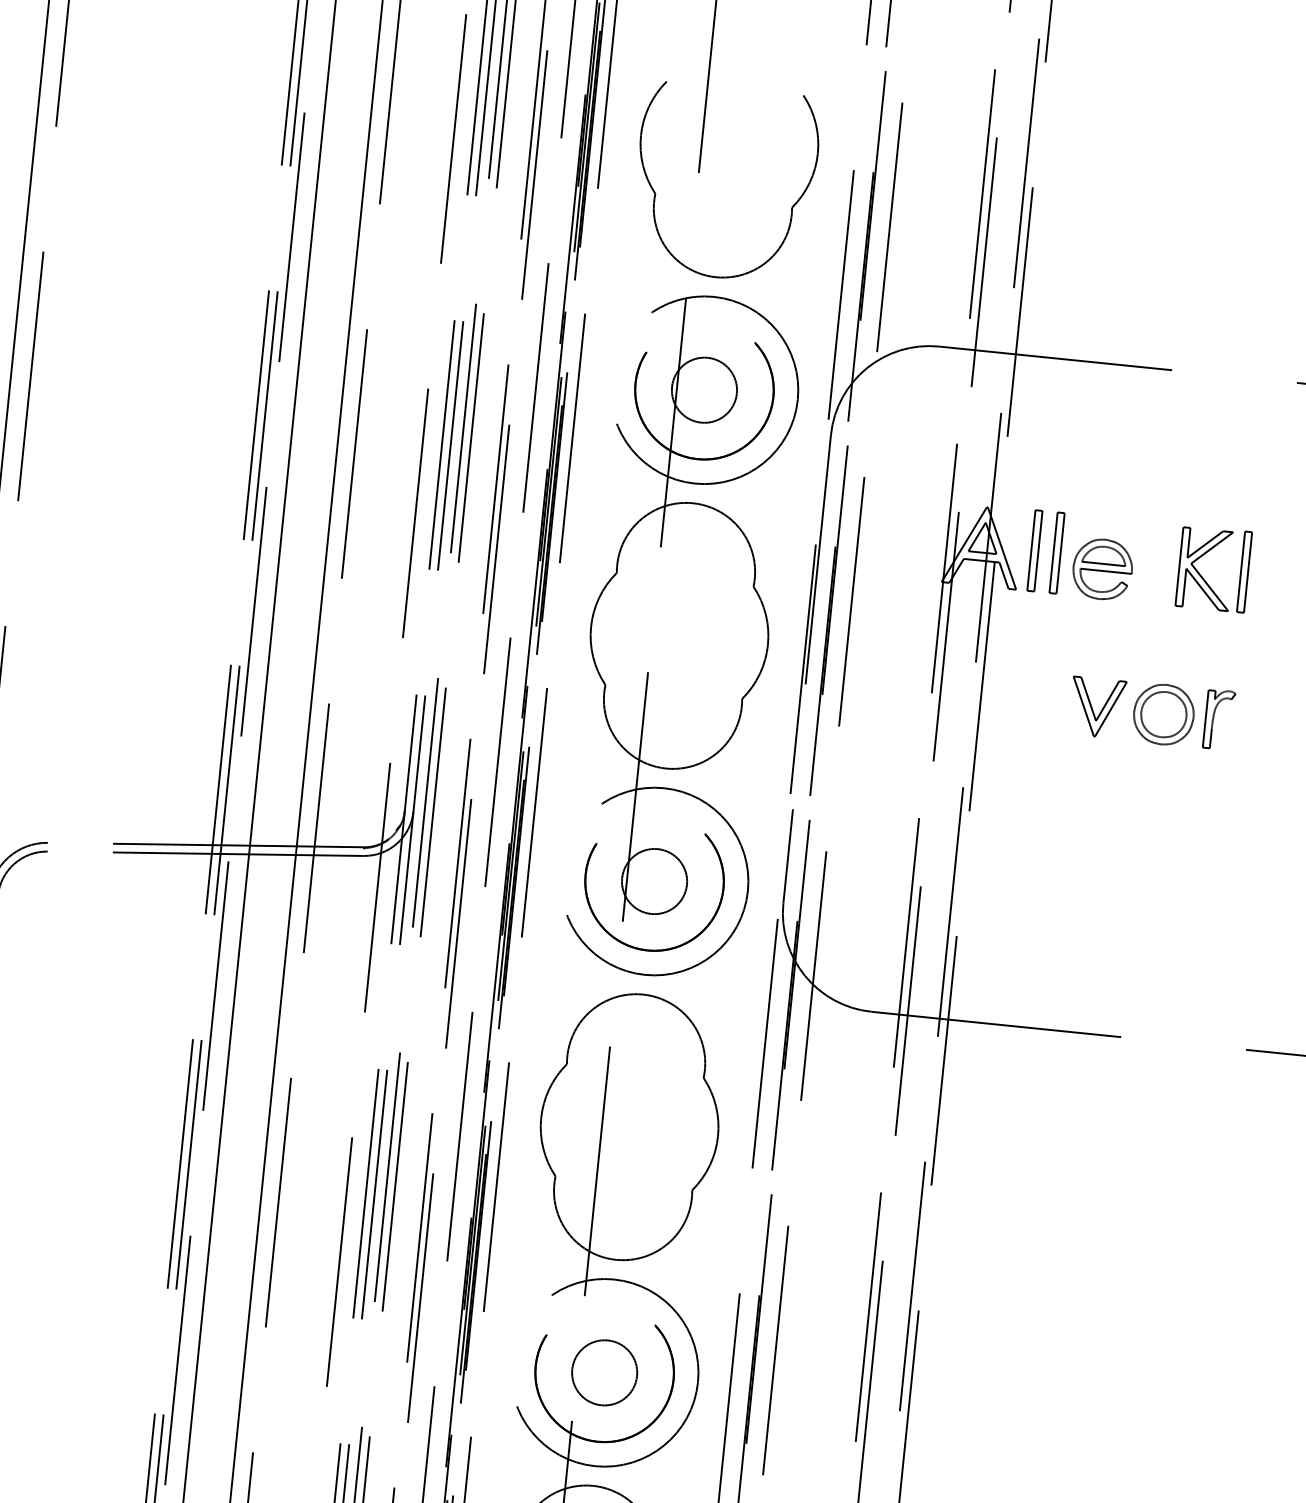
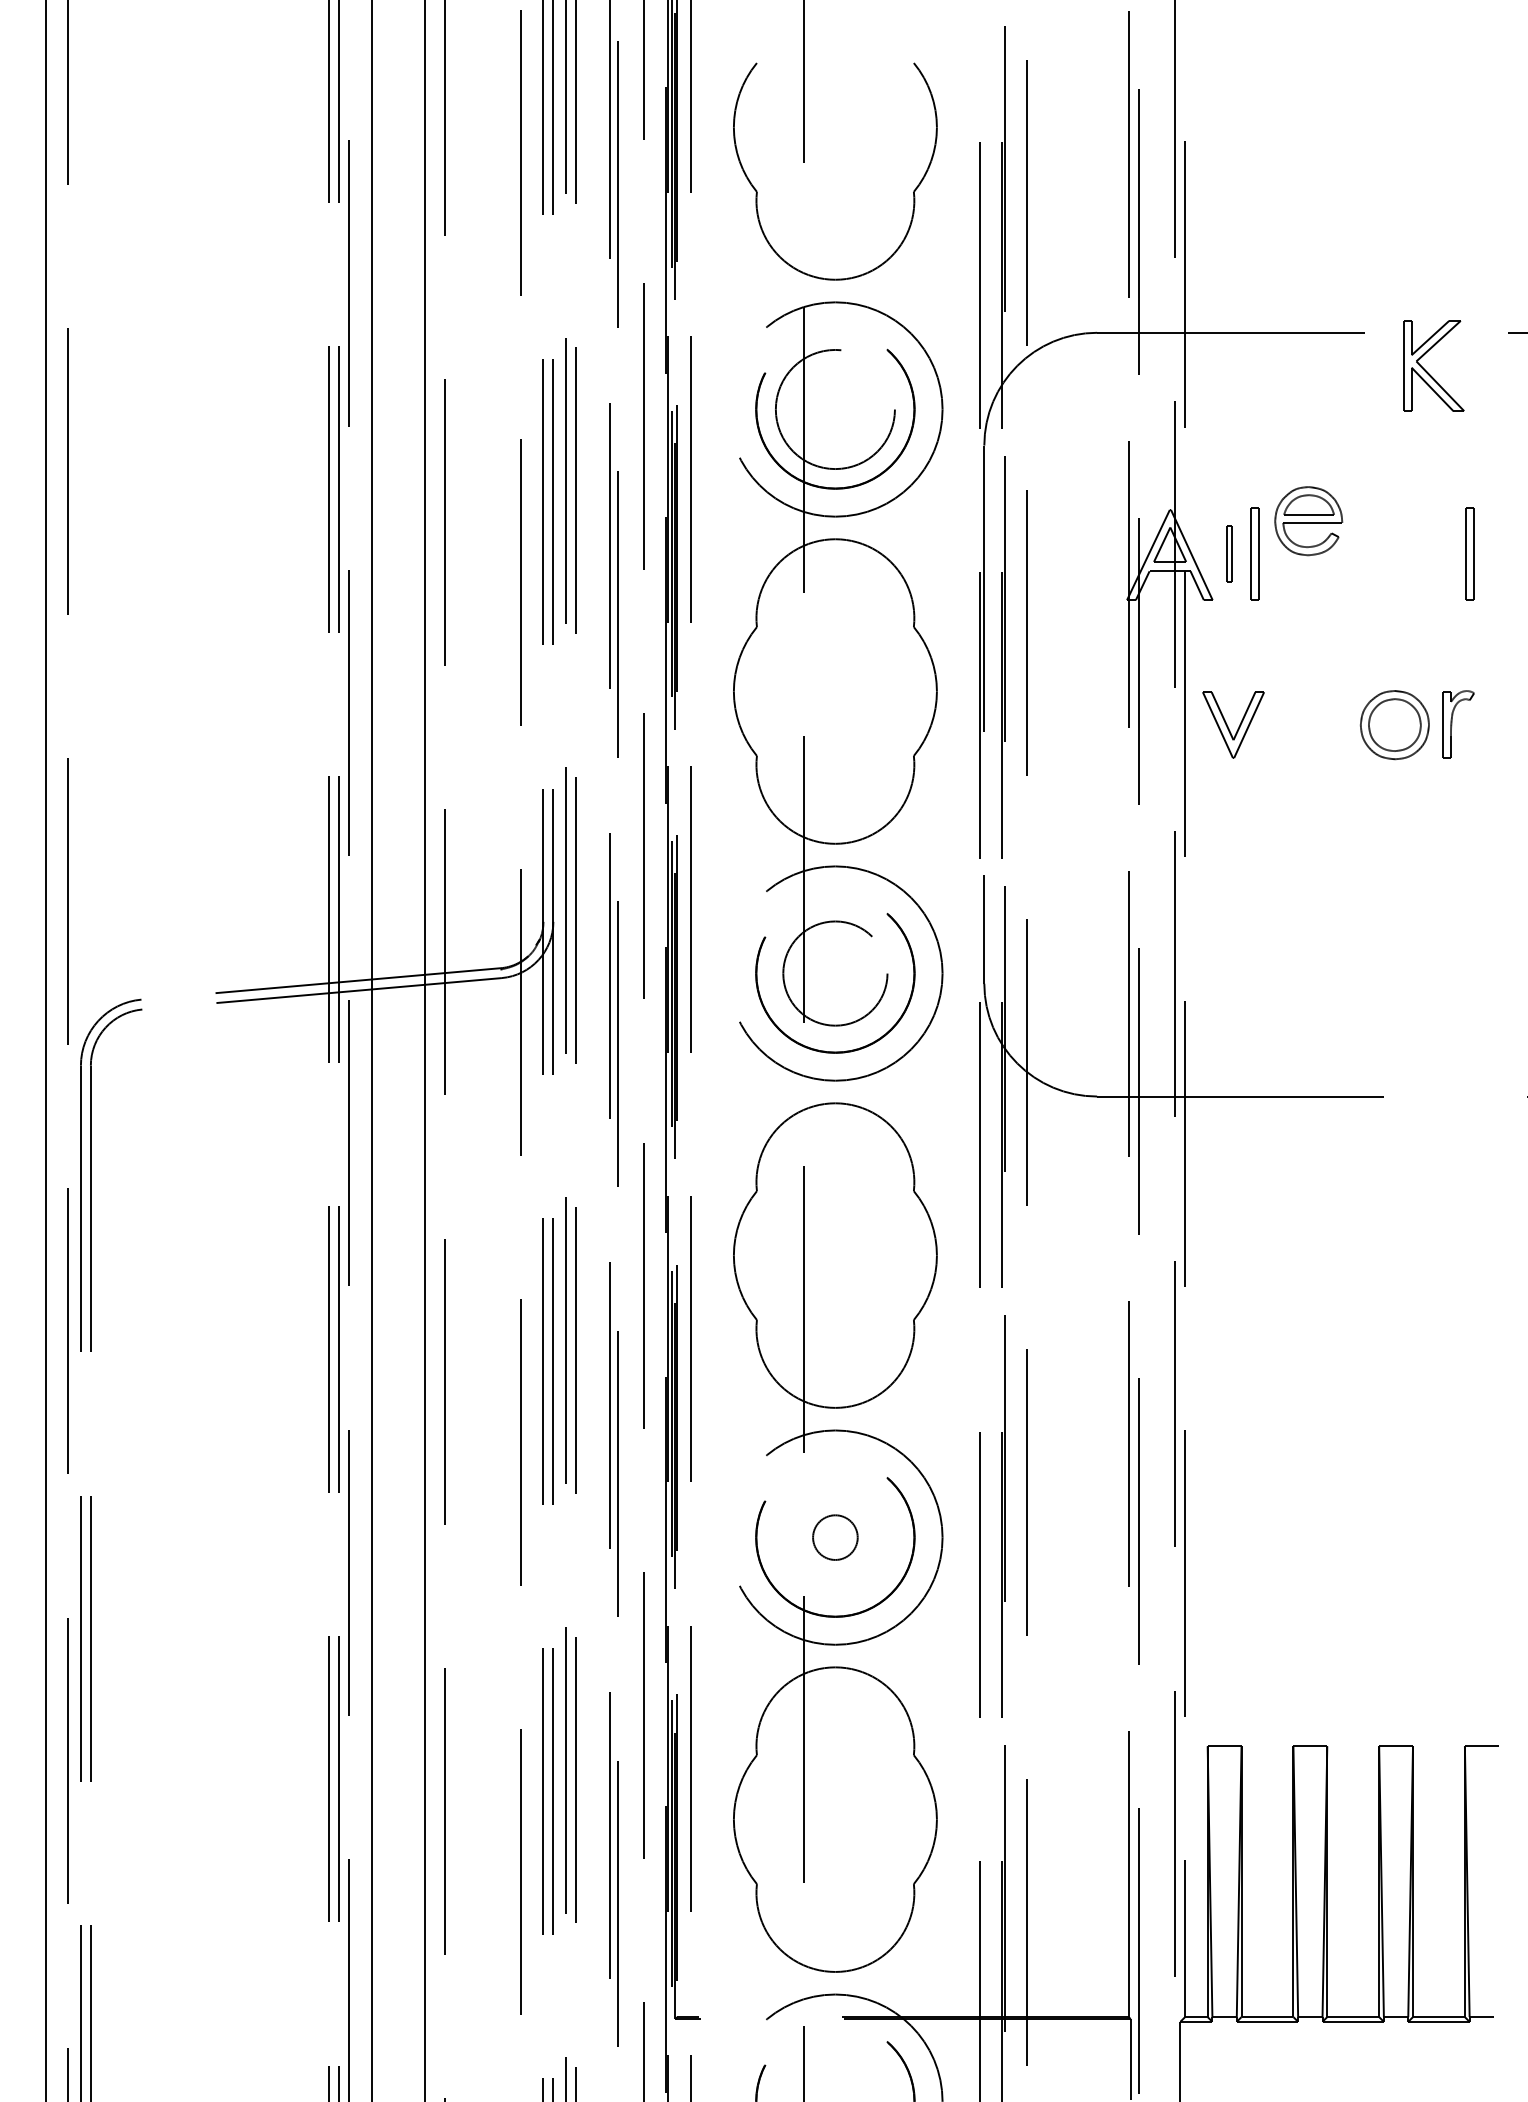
circle: (704, 390) -> (835, 409), size x1.6
part: (1034, 550) -> (1229, 553), size x0.6
part: (1102, 569) -> (1308, 521), moved
part: (1199, 573) -> (1427, 371), moved
part: (1097, 707) -> (1233, 724), moved
circle: (654, 881) -> (835, 973), size x1.4
circle: (604, 1372) -> (835, 1537), size x0.6

